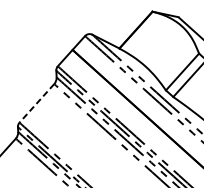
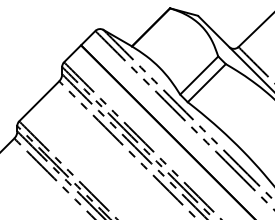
line: (36, 103) -> (38, 101), dashed -> solid

